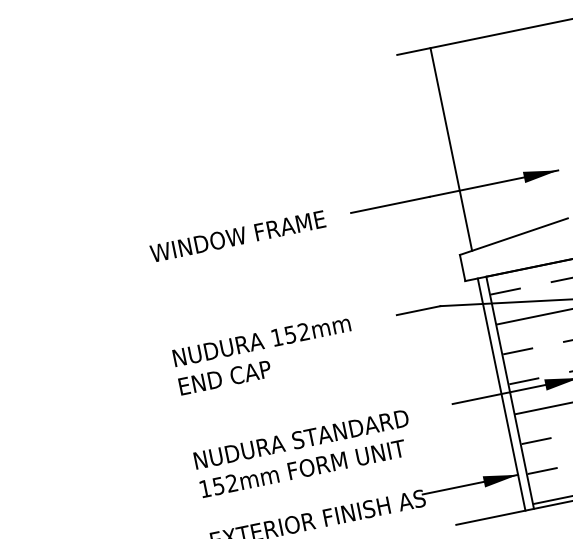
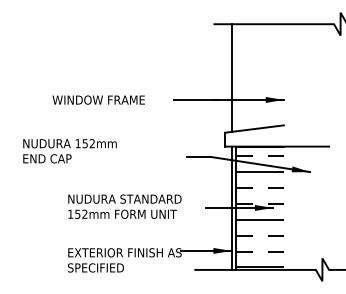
text: (237, 235) -> (98, 99), moved
text: (263, 355) -> (69, 151), moved
text: (303, 453) -> (124, 206), moved

